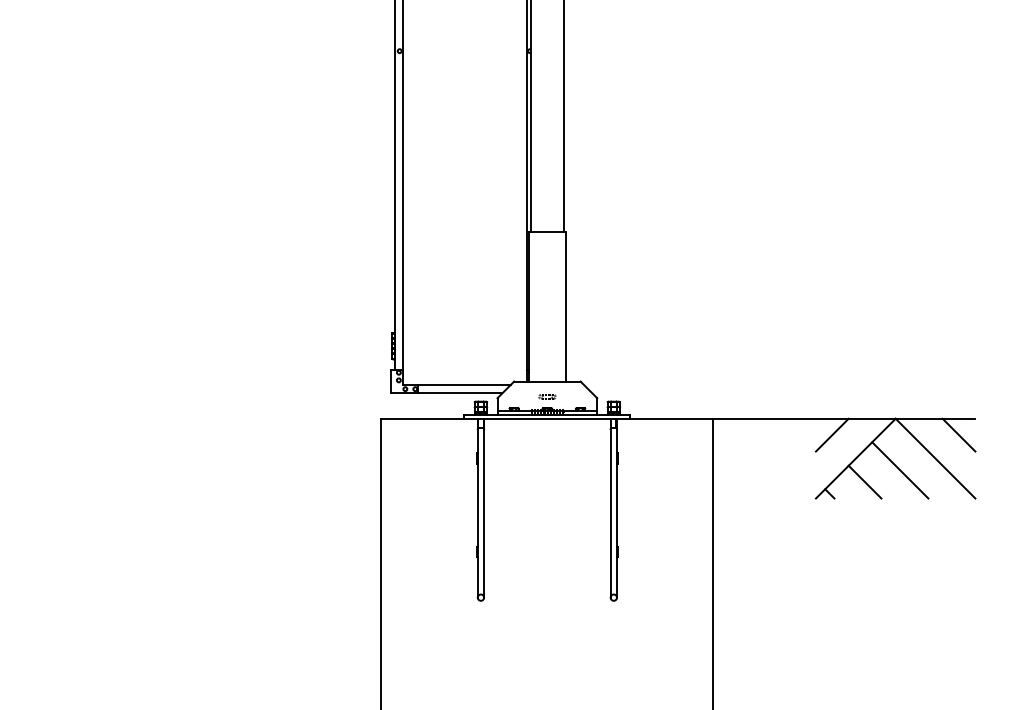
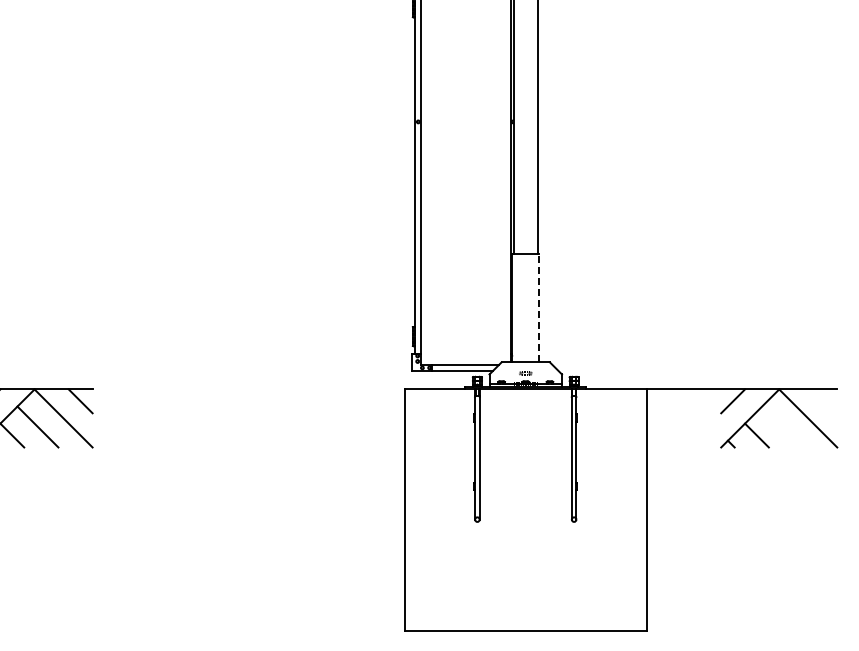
line: (566, 306) -> (539, 307), solid -> dashed
line: (959, 435) -> (825, 401), removed
line: (900, 469) -> (782, 426), removed

